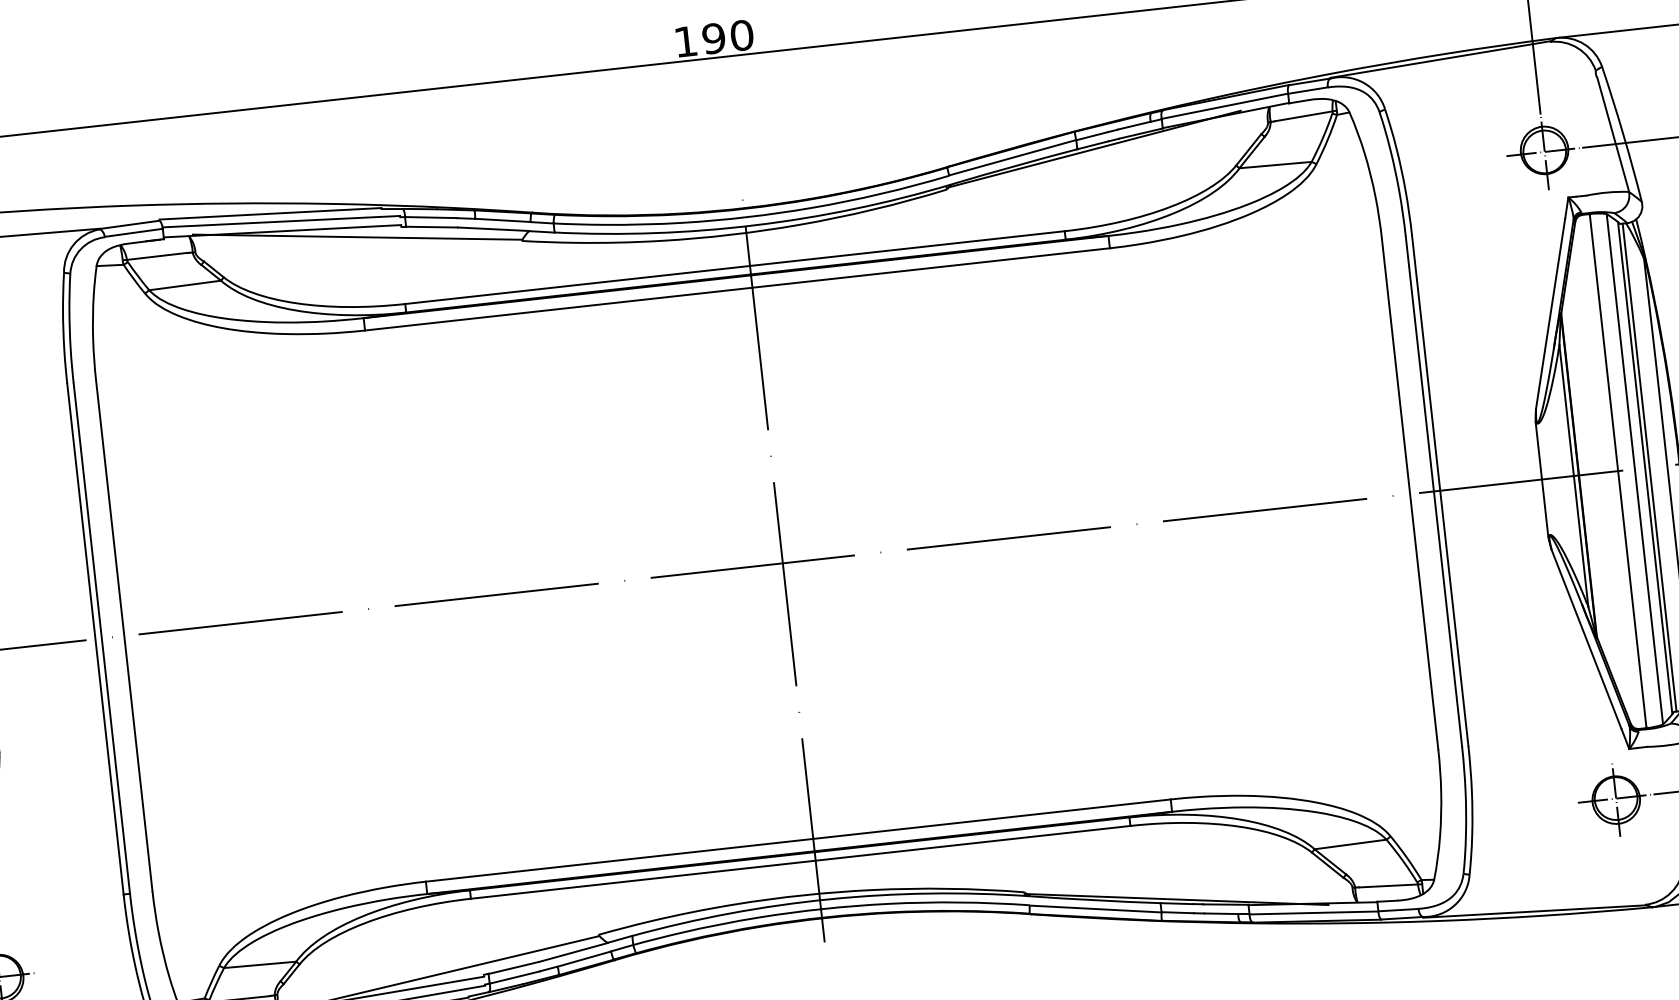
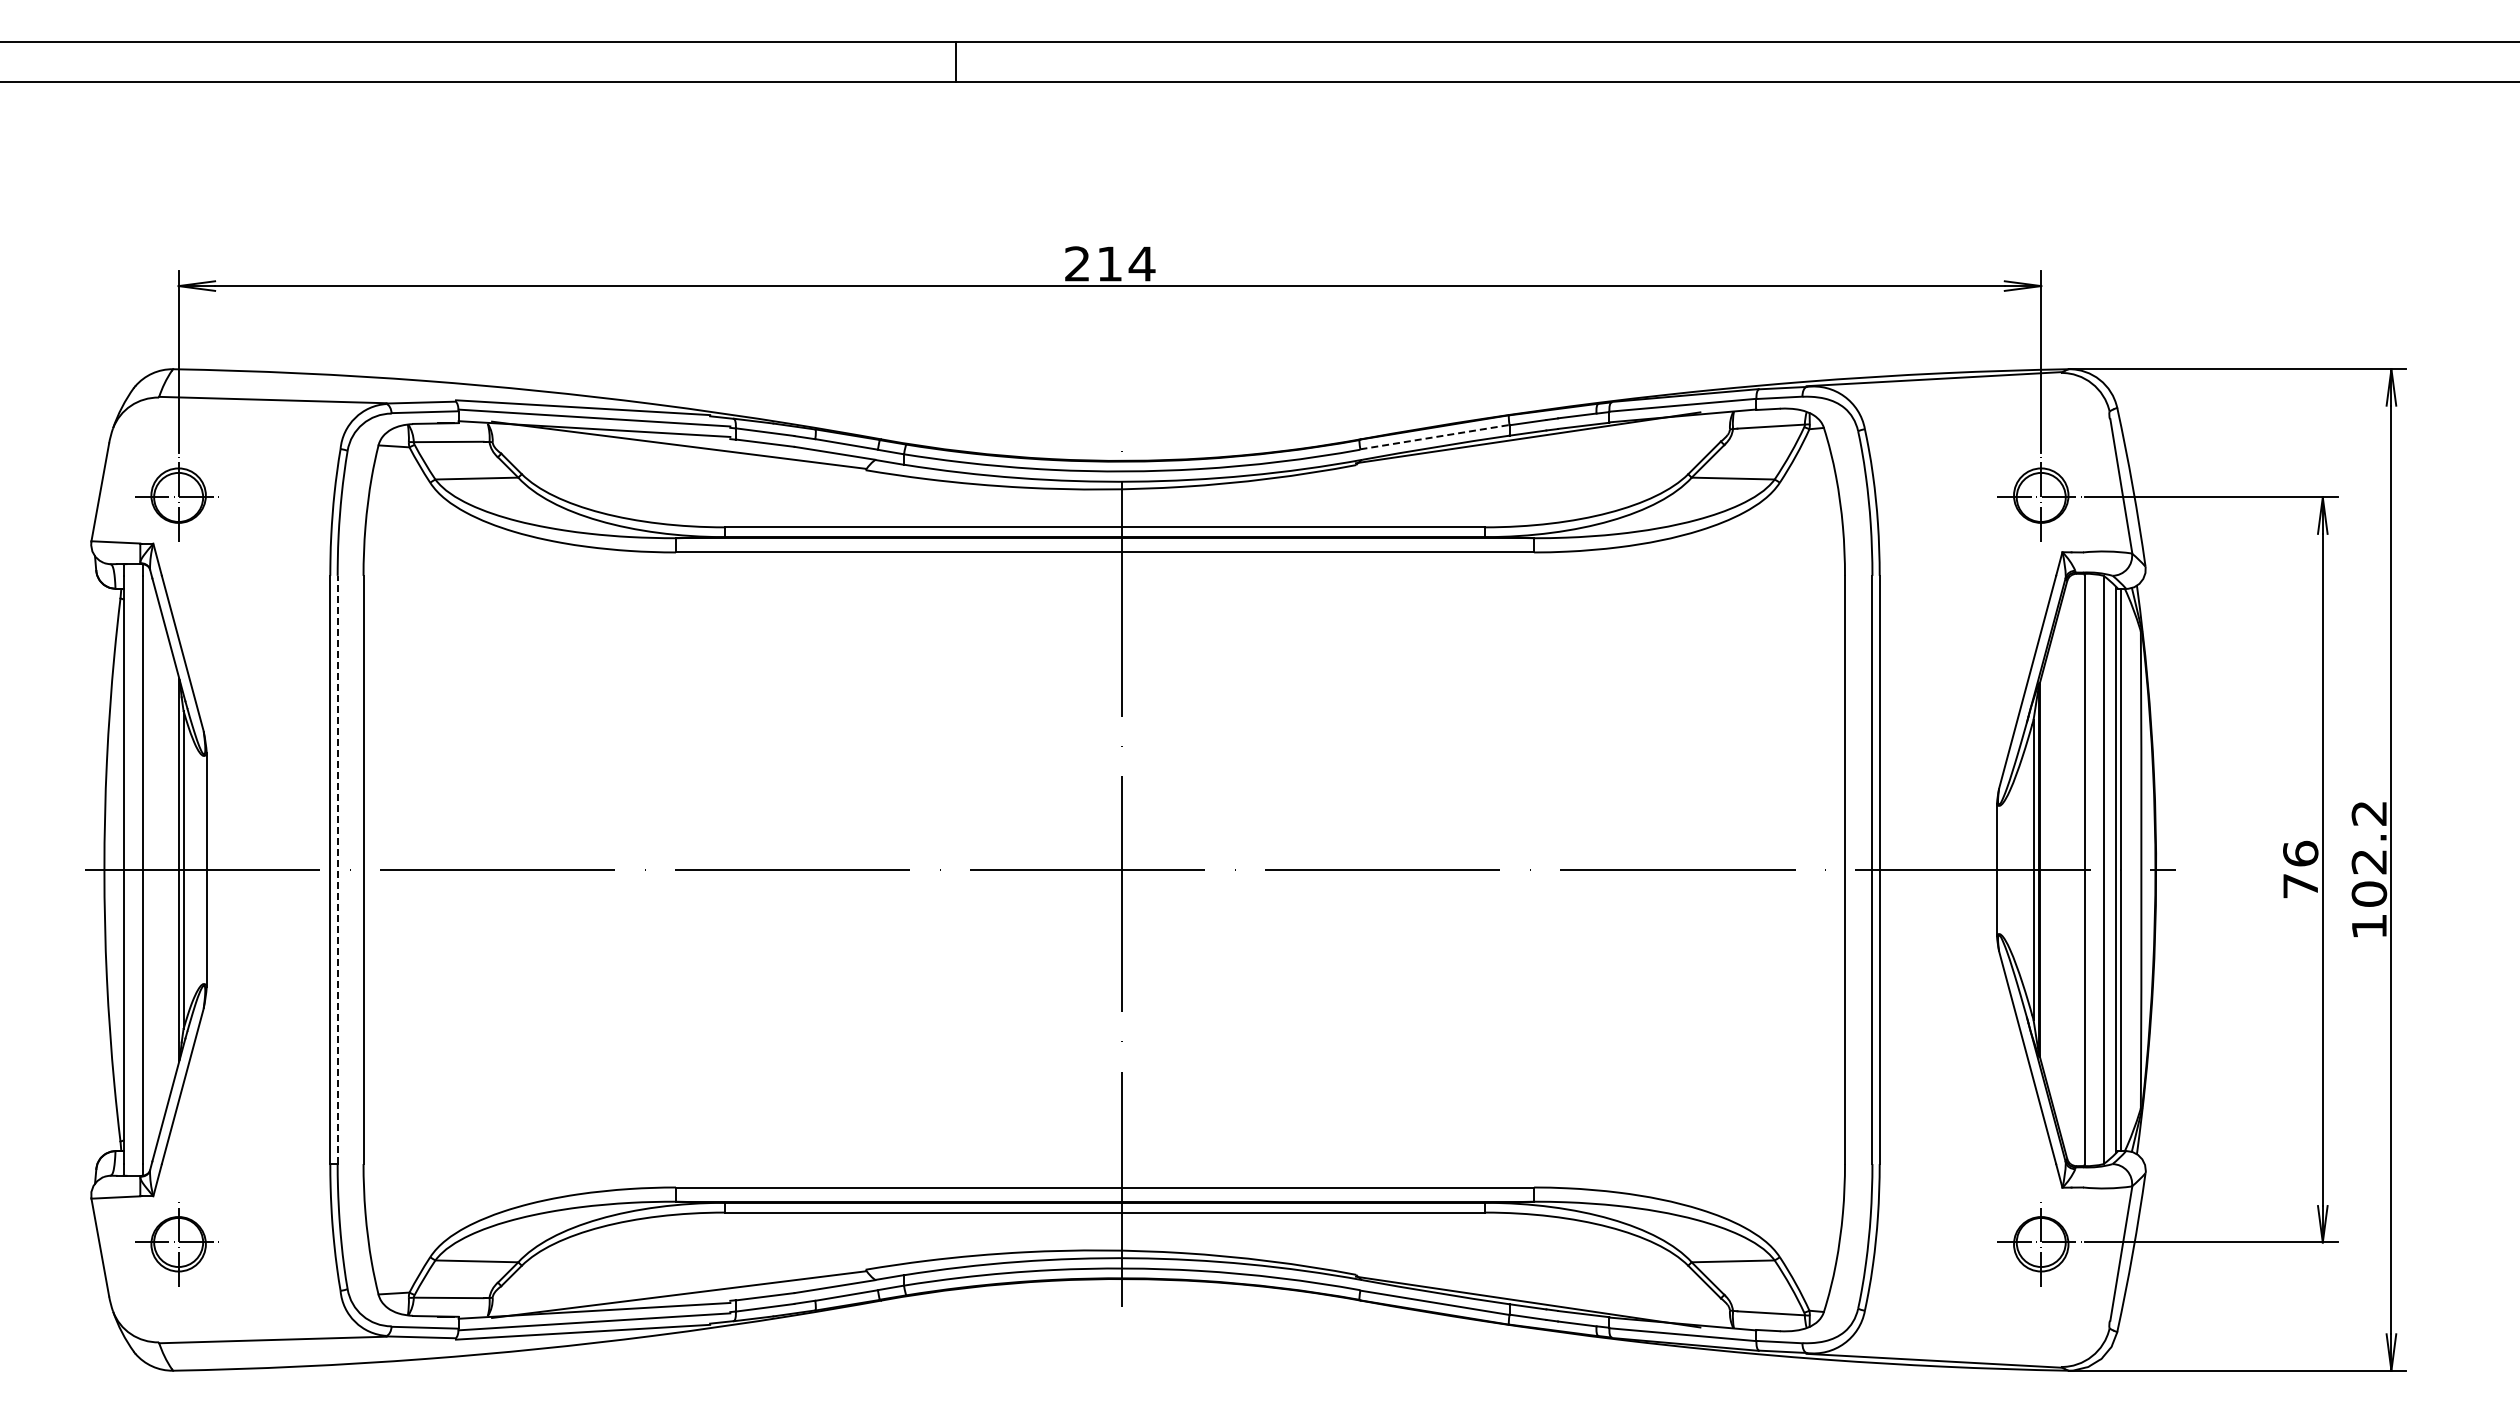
text: (714, 38) -> (1110, 263), 190 -> 214
line: (1013, 157) -> (1435, 437), solid -> dashed
line: (101, 638) -> (337, 869), solid -> dashed

